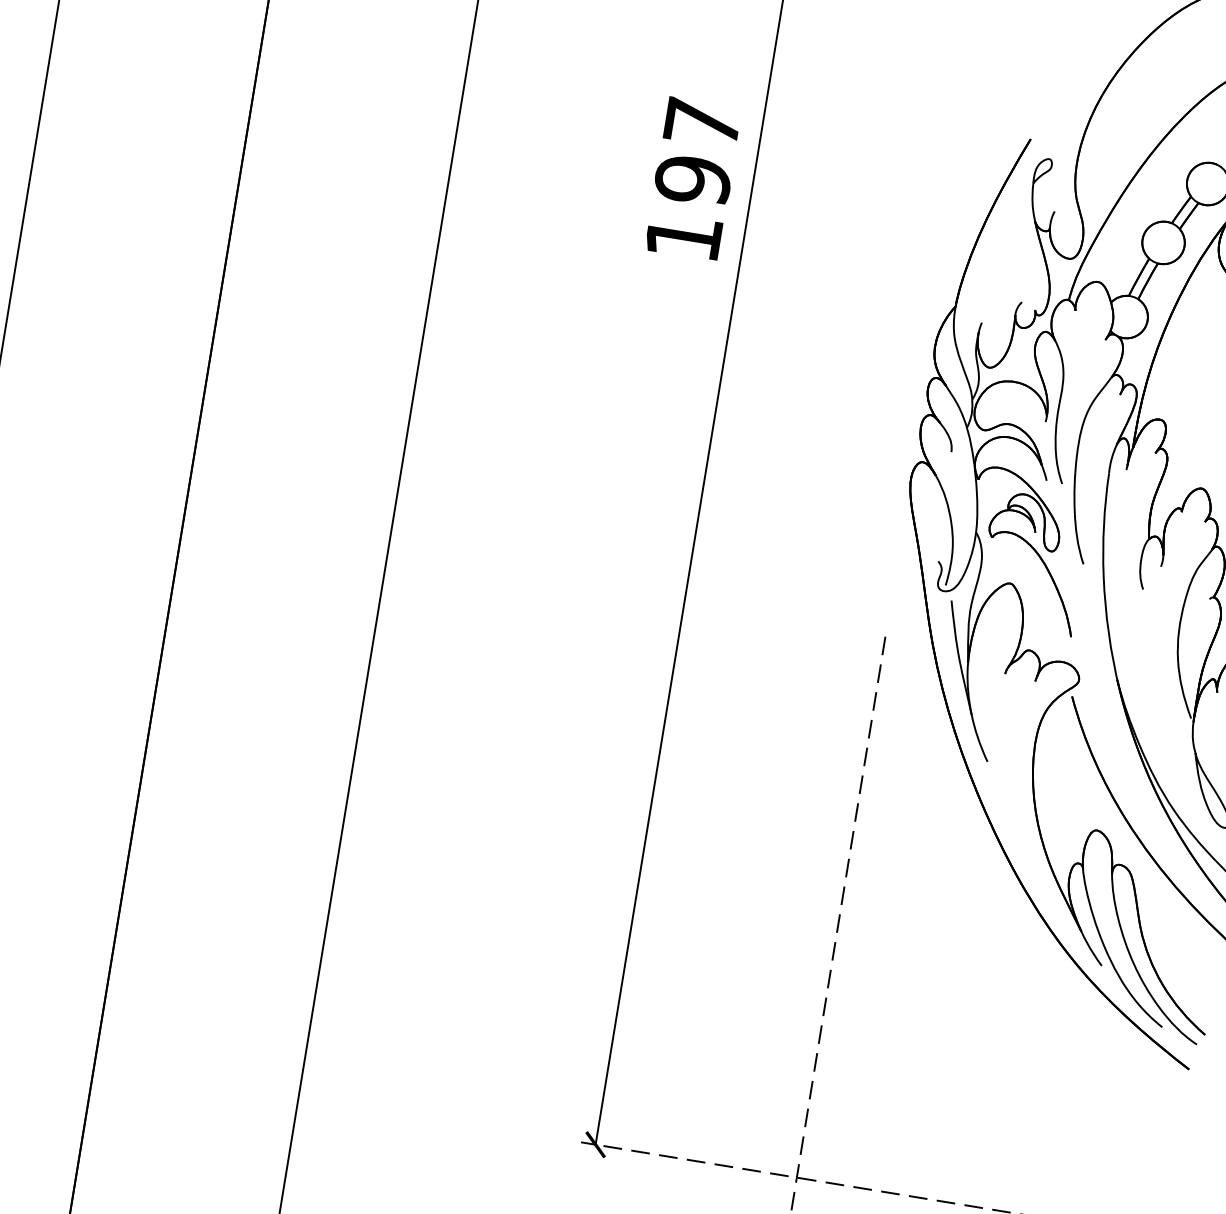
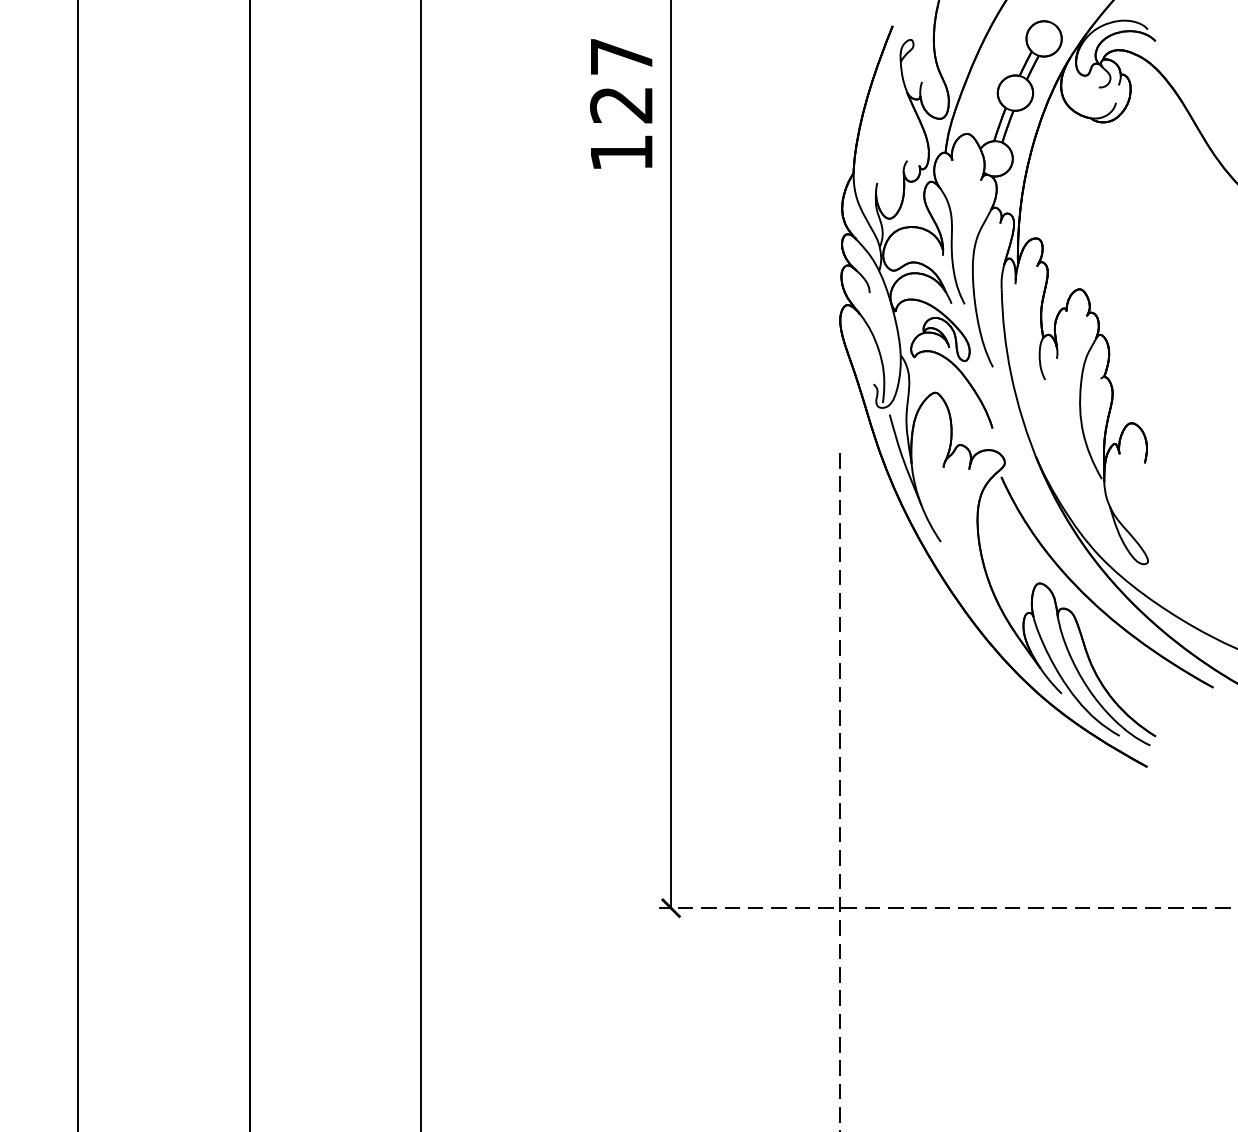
text: (692, 180) -> (621, 105), 197 -> 127

